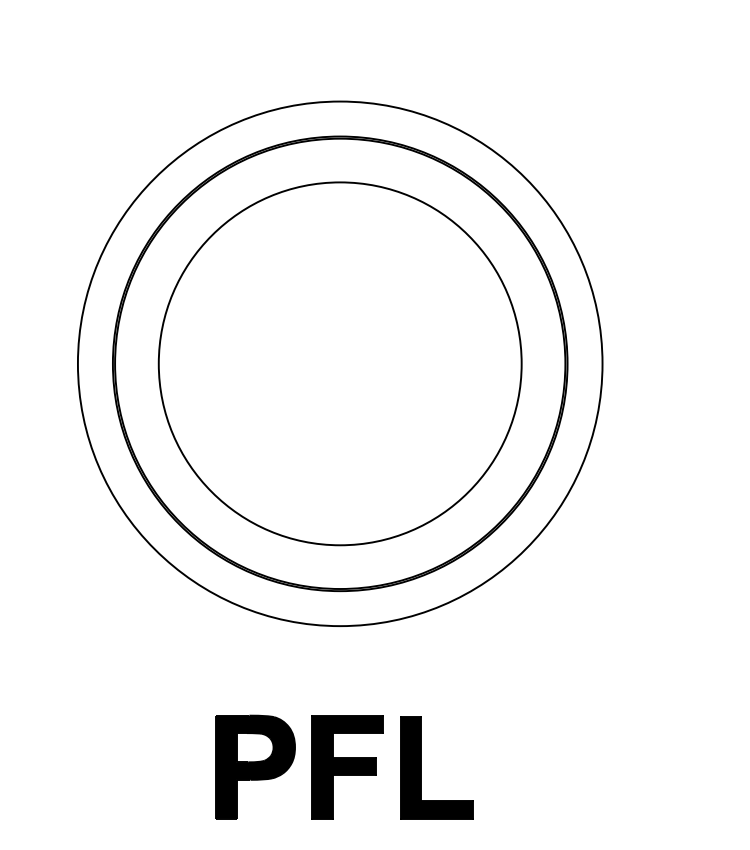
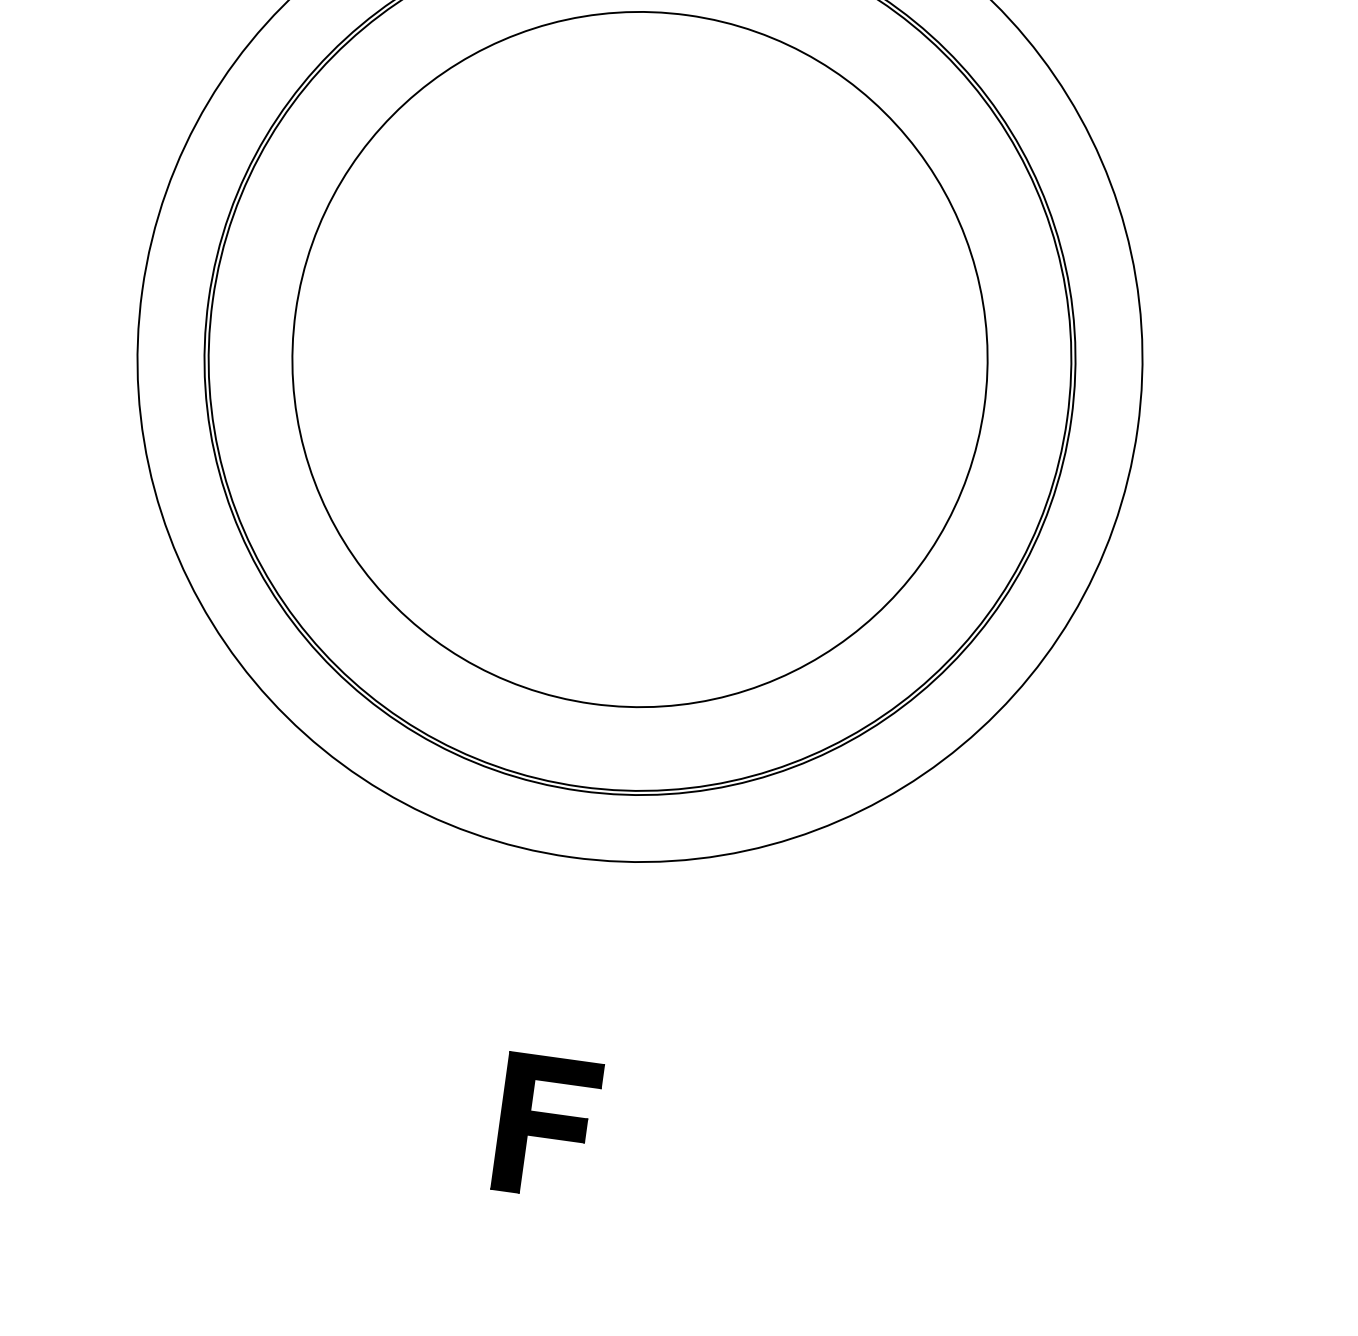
part: (255, 766) -> (373, 1101), removed
part: (347, 767) -> (547, 1127), size x0.7
part: (421, 767) -> (687, 1146), removed

